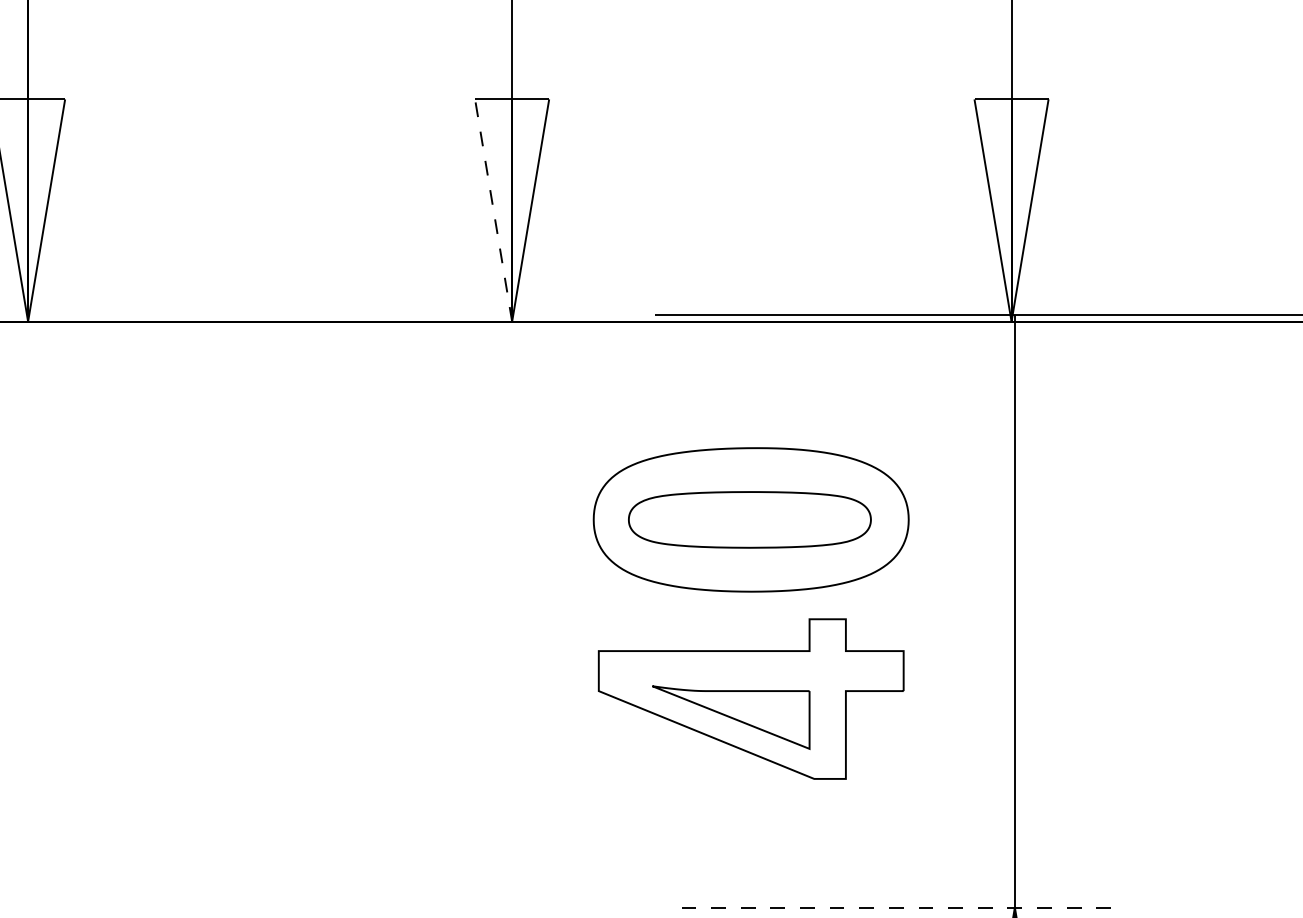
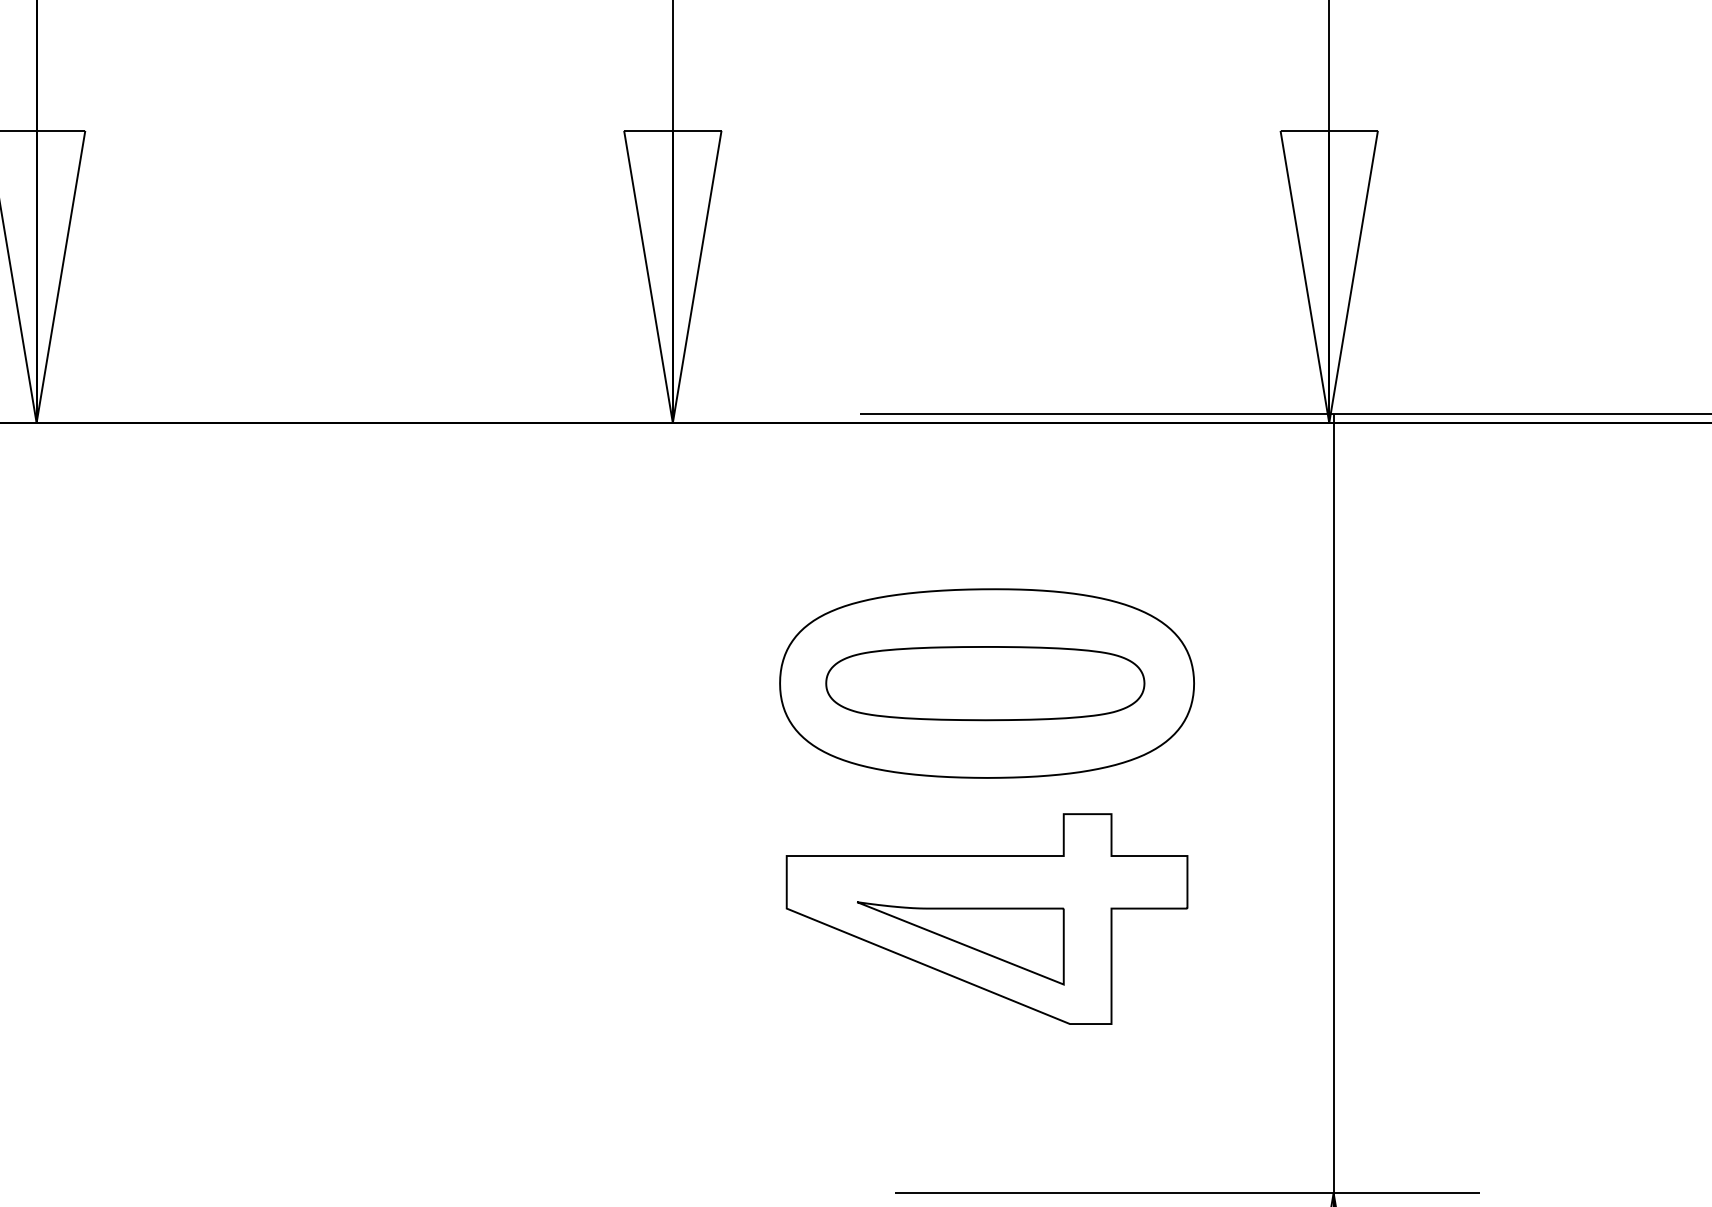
line: (493, 210) -> (648, 276), dashed -> solid
line: (904, 907) -> (1188, 1193), dashed -> solid

